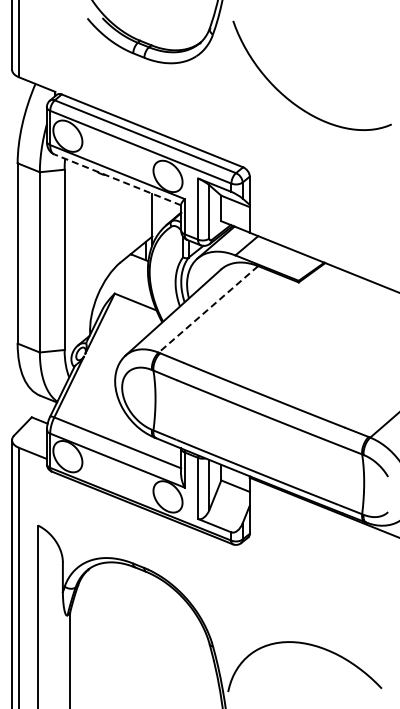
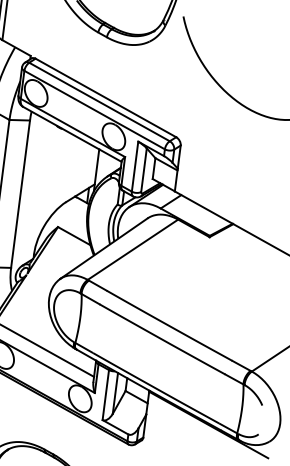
line: (117, 179) -> (72, 134), dashed -> solid
line: (208, 309) -> (133, 249), dashed -> solid

